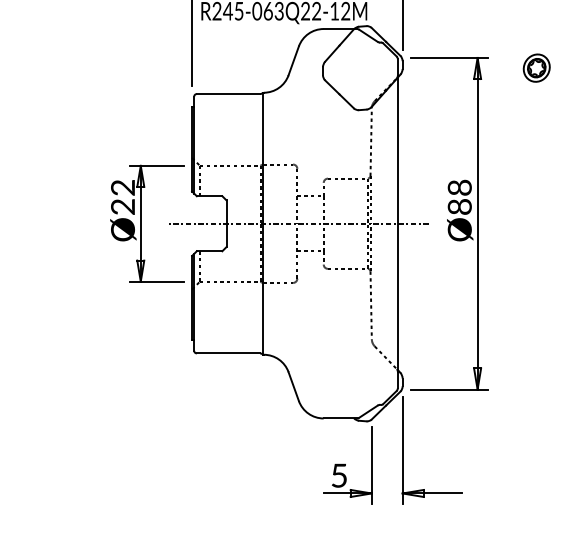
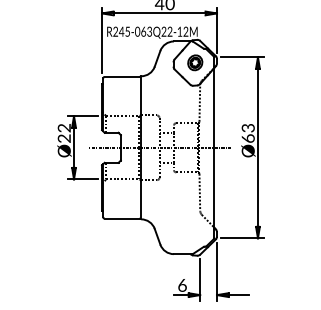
part: (537, 67) -> (195, 62), moved
text: (458, 195) -> (247, 132), Ø88 -> Ø63
text: (339, 475) -> (182, 285), 5 -> 6

